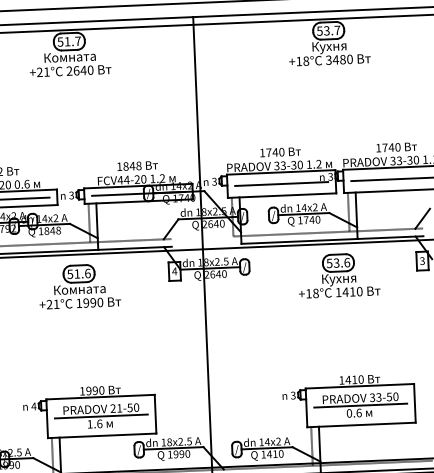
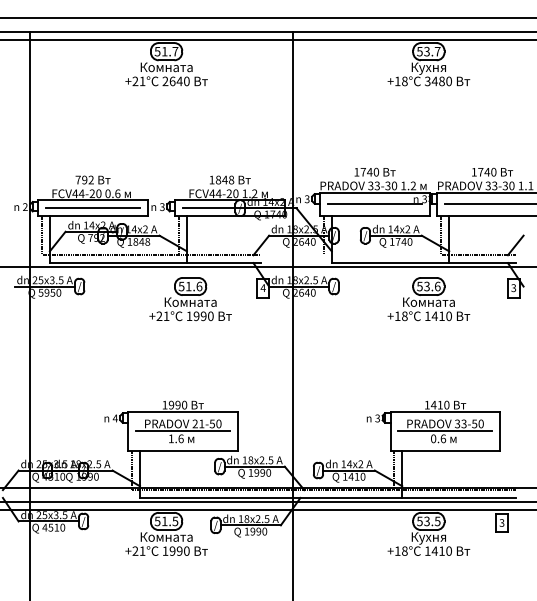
line: (291, 234) -> (382, 255), removed
text: (338, 279) -> (428, 303), Кухня -> Комната
part: (79, 286) -> (190, 299), moved

